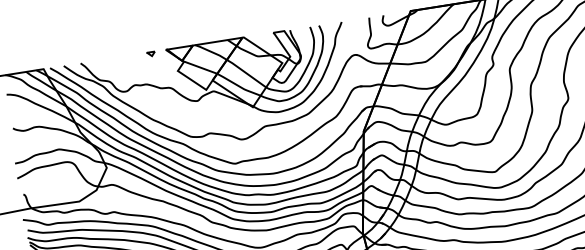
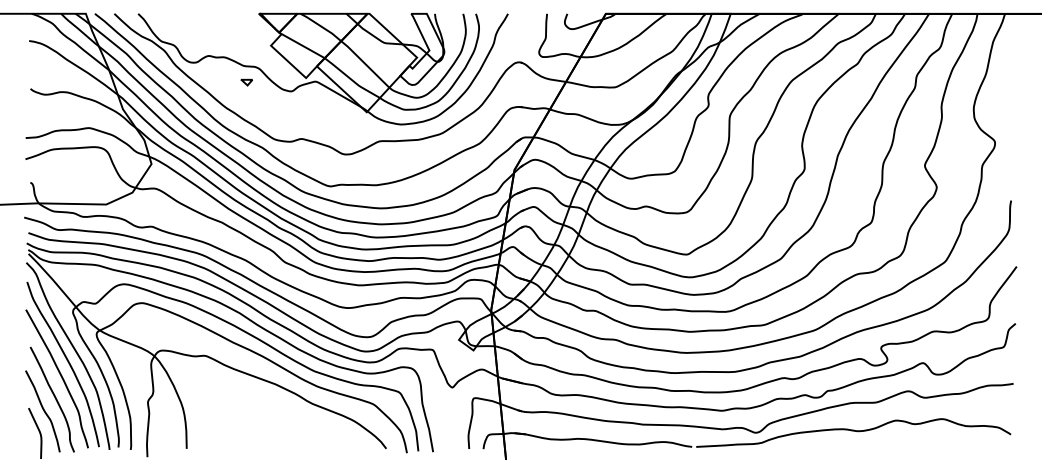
part: (150, 54) -> (246, 82), moved

